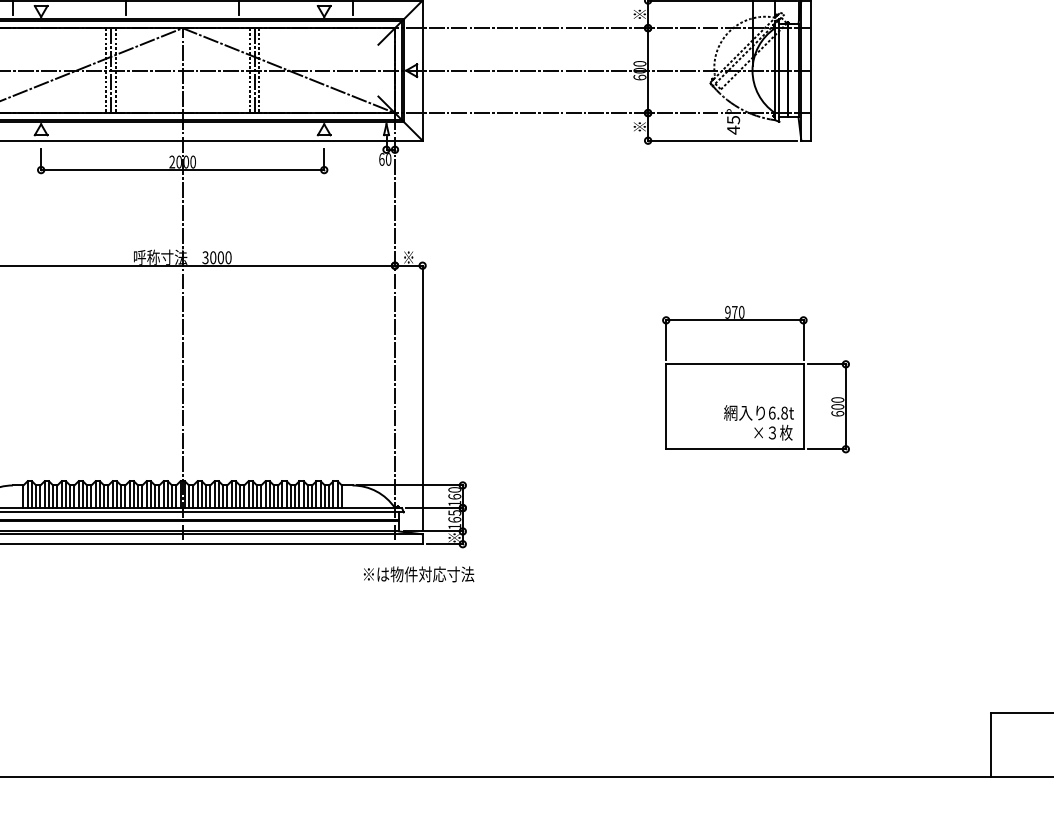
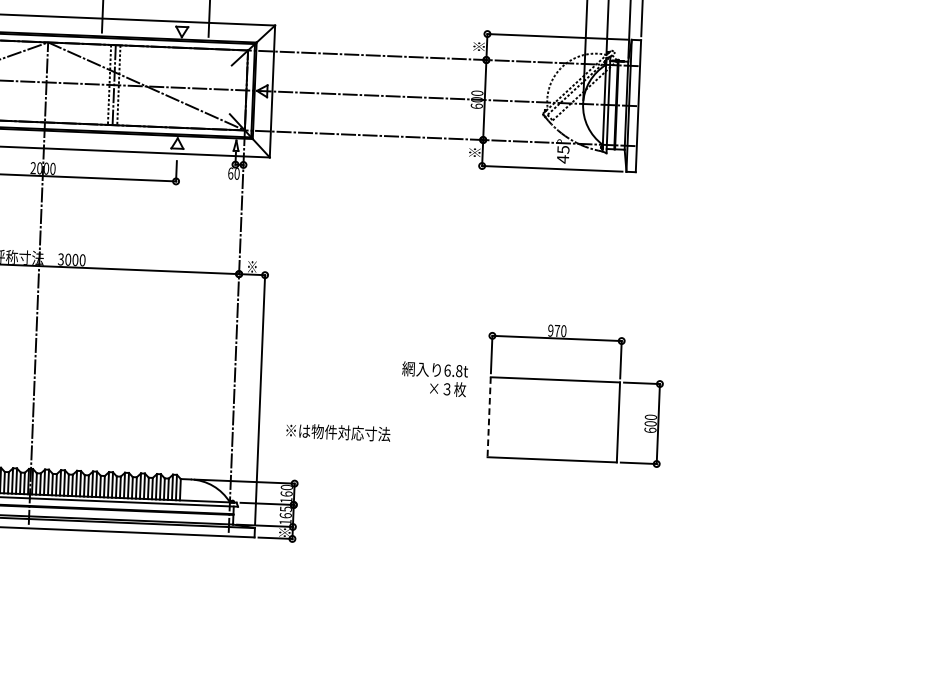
line: (666, 407) -> (489, 417), solid -> dashed
text: (758, 422) -> (434, 378), moved
text: (418, 574) -> (337, 432), moved

